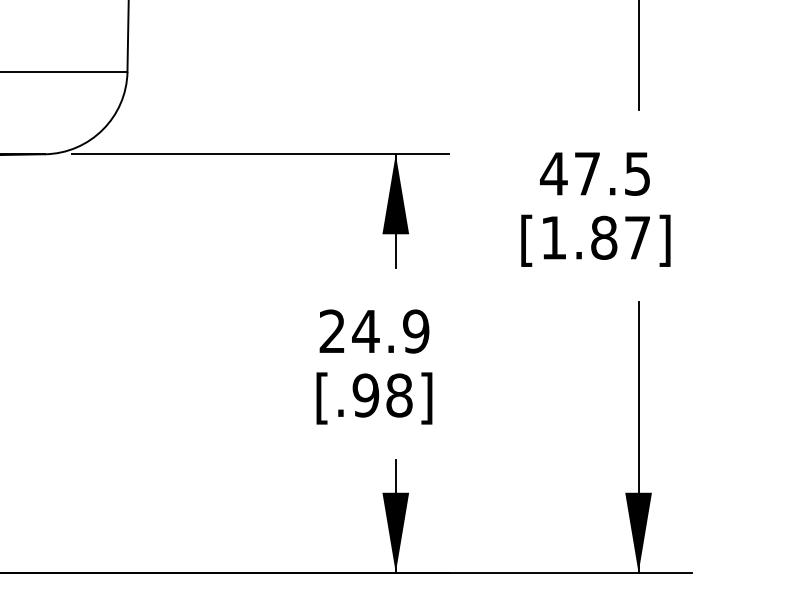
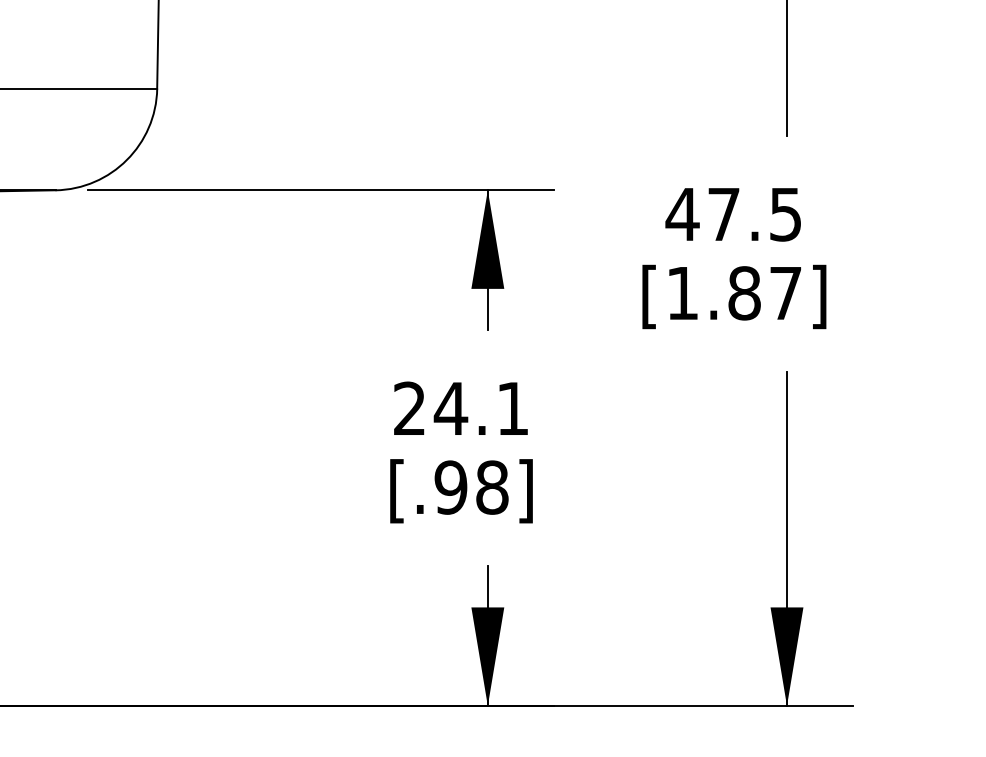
text: (416, 331) -> (513, 408), 24.9 -> 24.1

